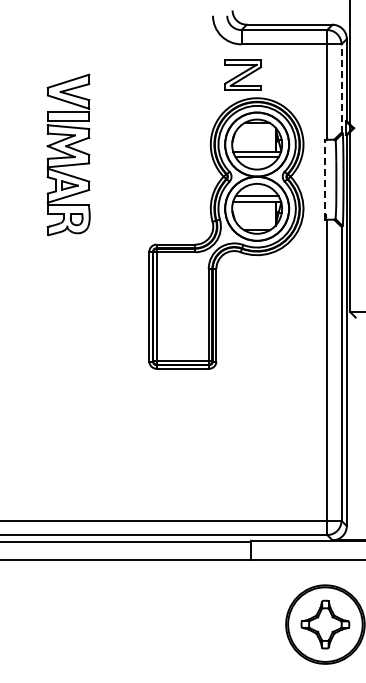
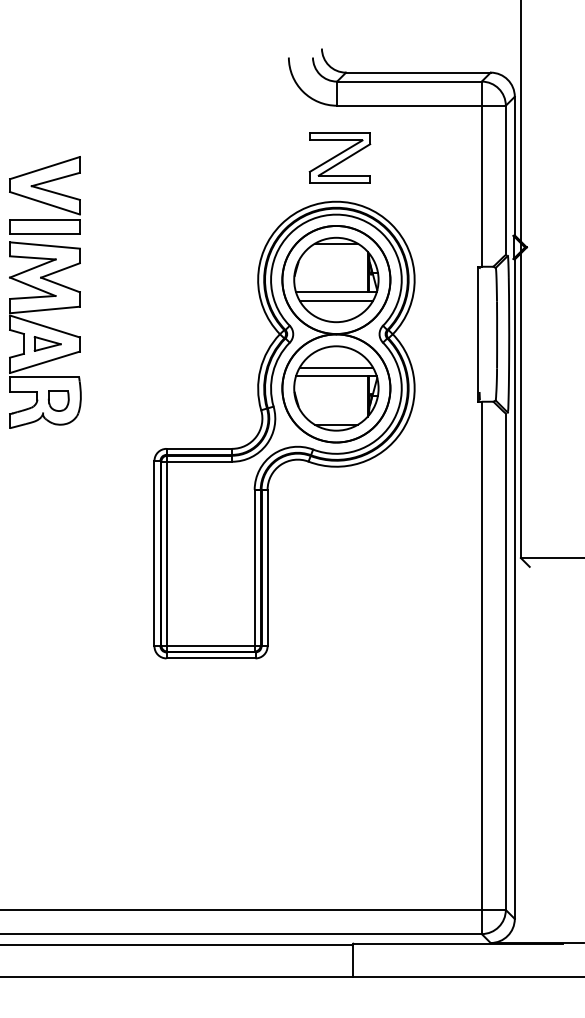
line: (341, 88) -> (505, 180), dashed -> solid
line: (325, 179) -> (478, 333), dashed -> solid
part: (226, 233) -> (284, 430), moved

